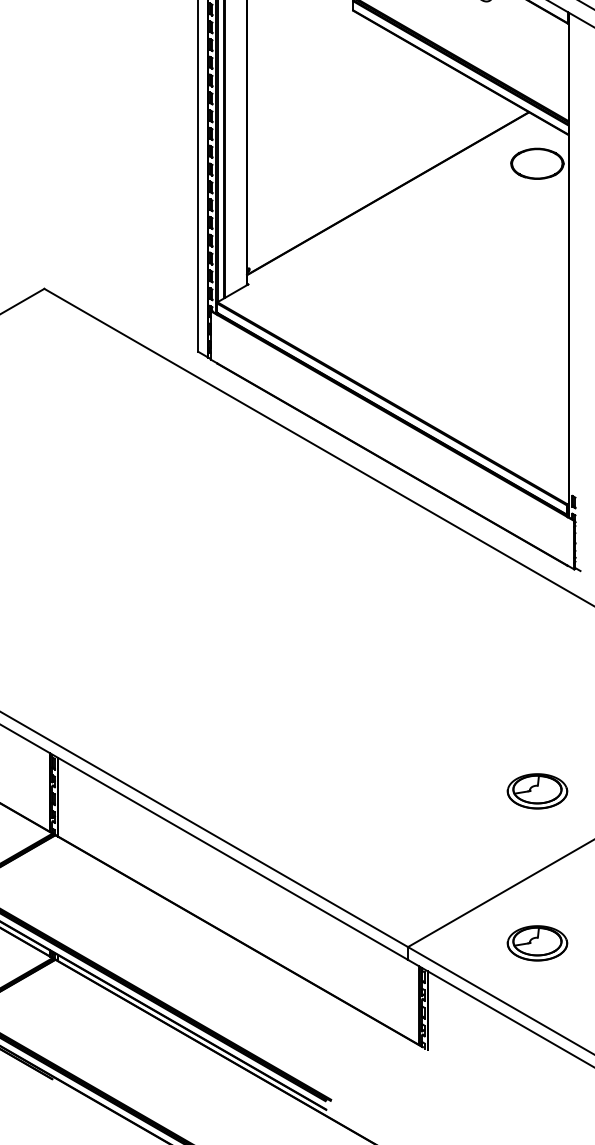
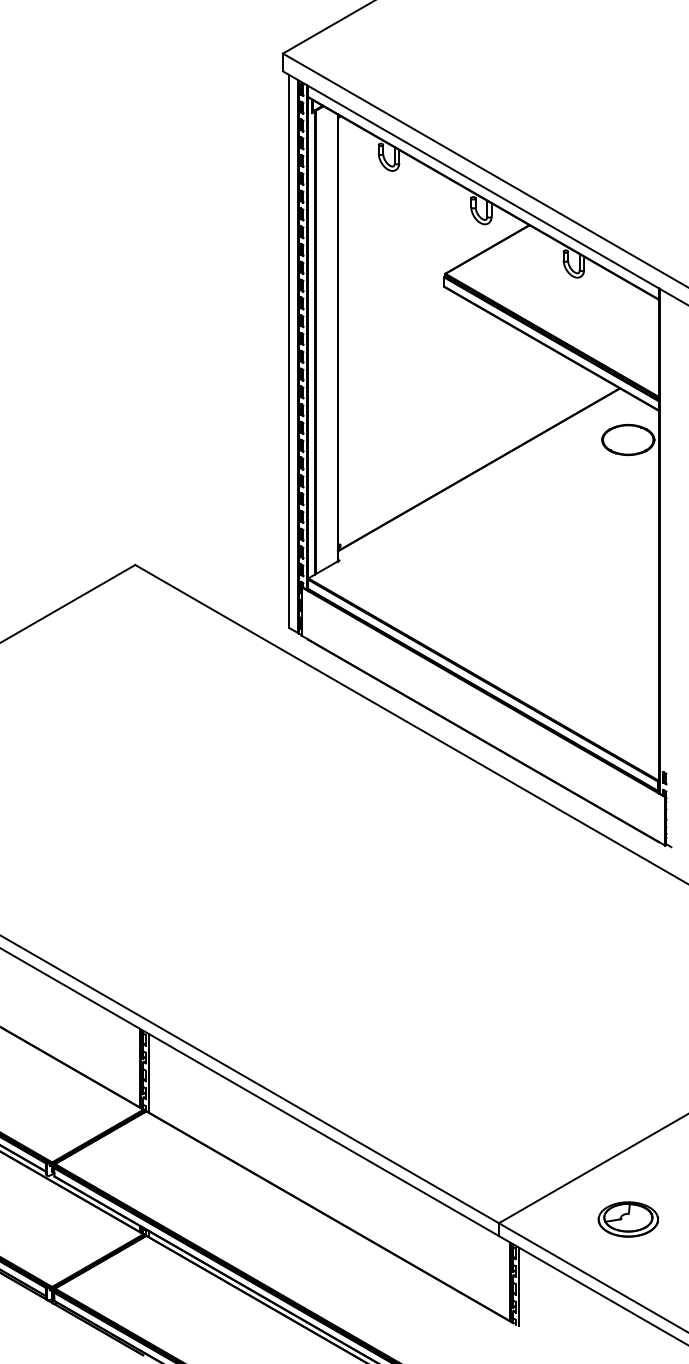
part: (537, 791) -> (628, 1067), removed

